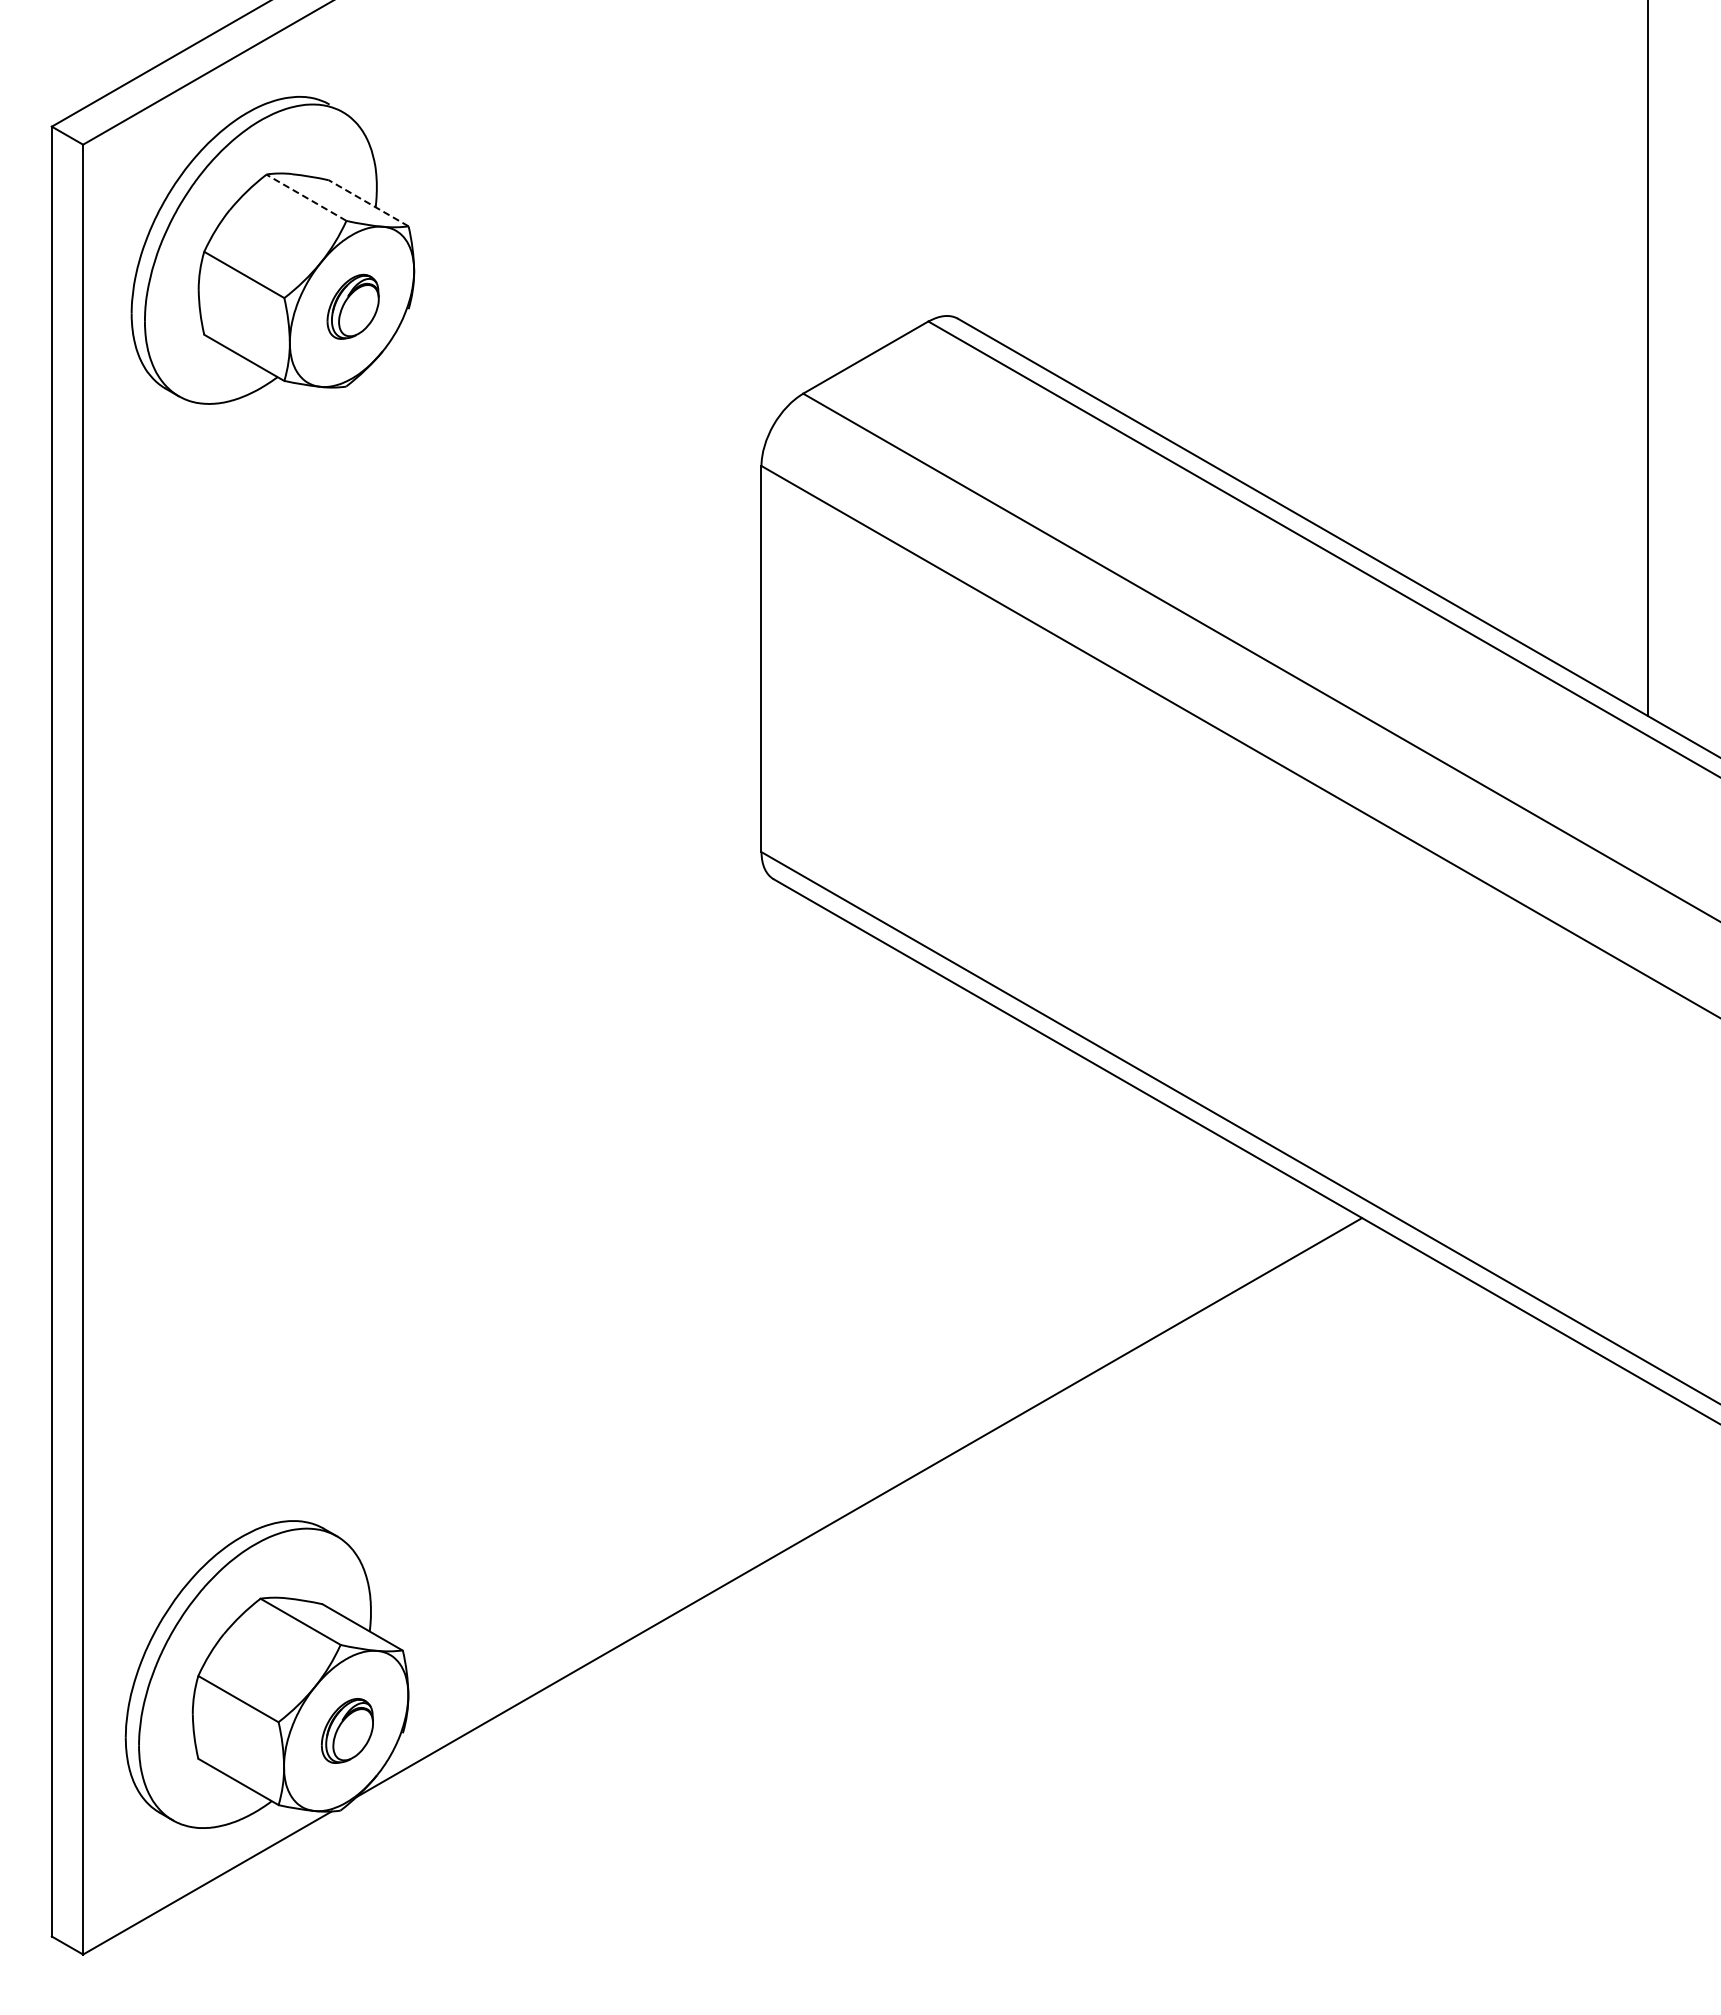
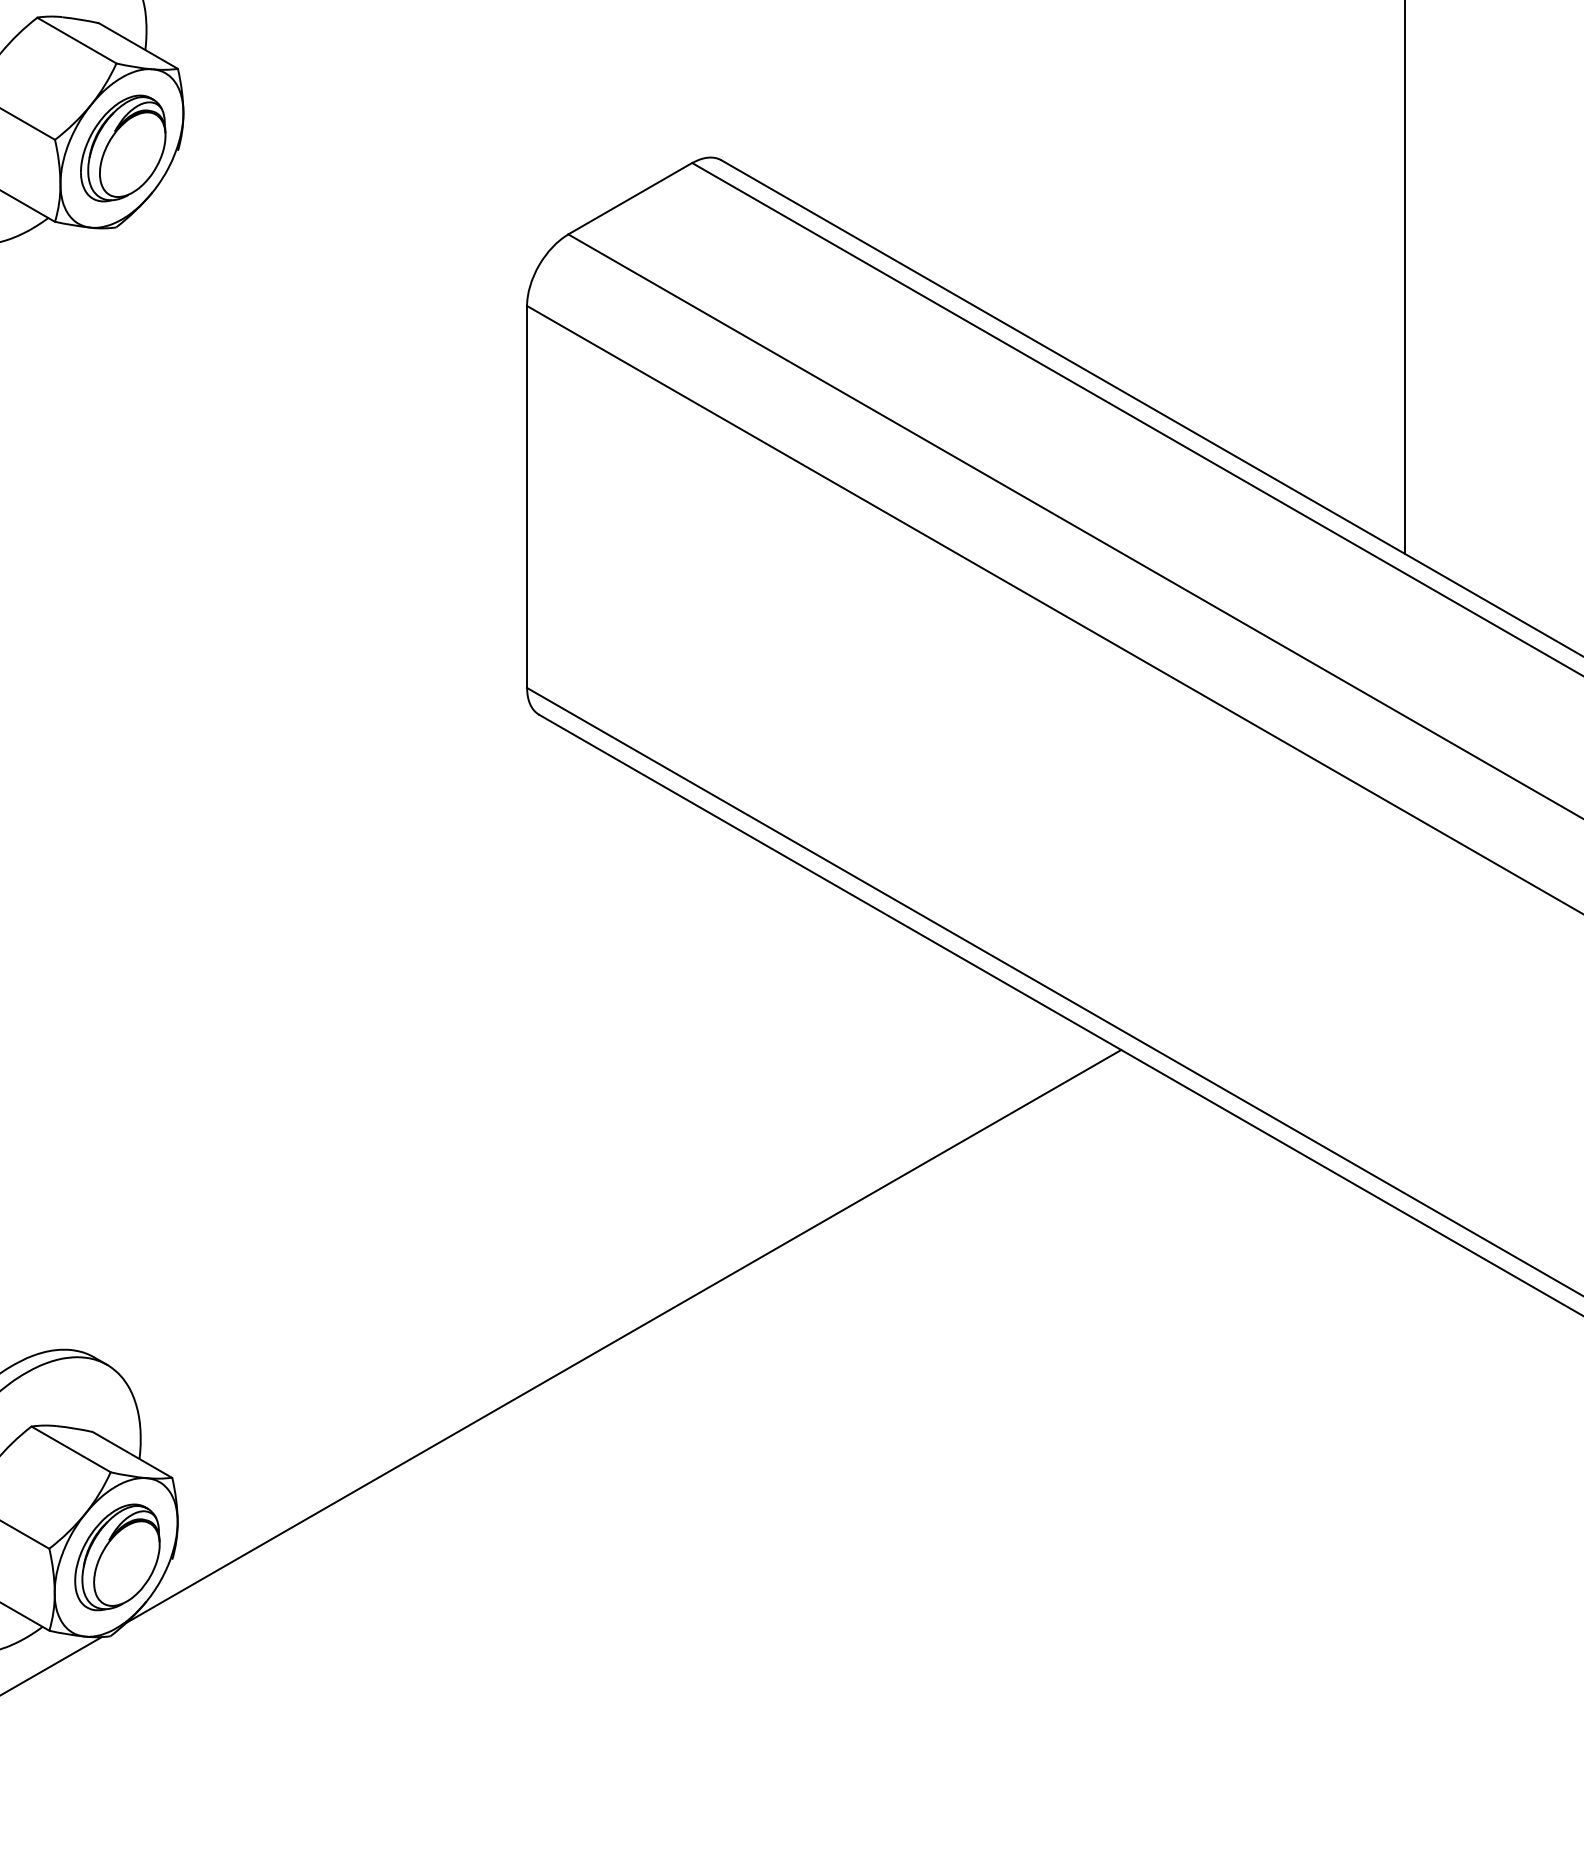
line: (306, 197) -> (76, 40), dashed -> solid
line: (368, 202) -> (138, 45), dashed -> solid
part: (352, 306) -> (122, 148), size x1.67
part: (347, 1730) -> (117, 1556), size x1.67

